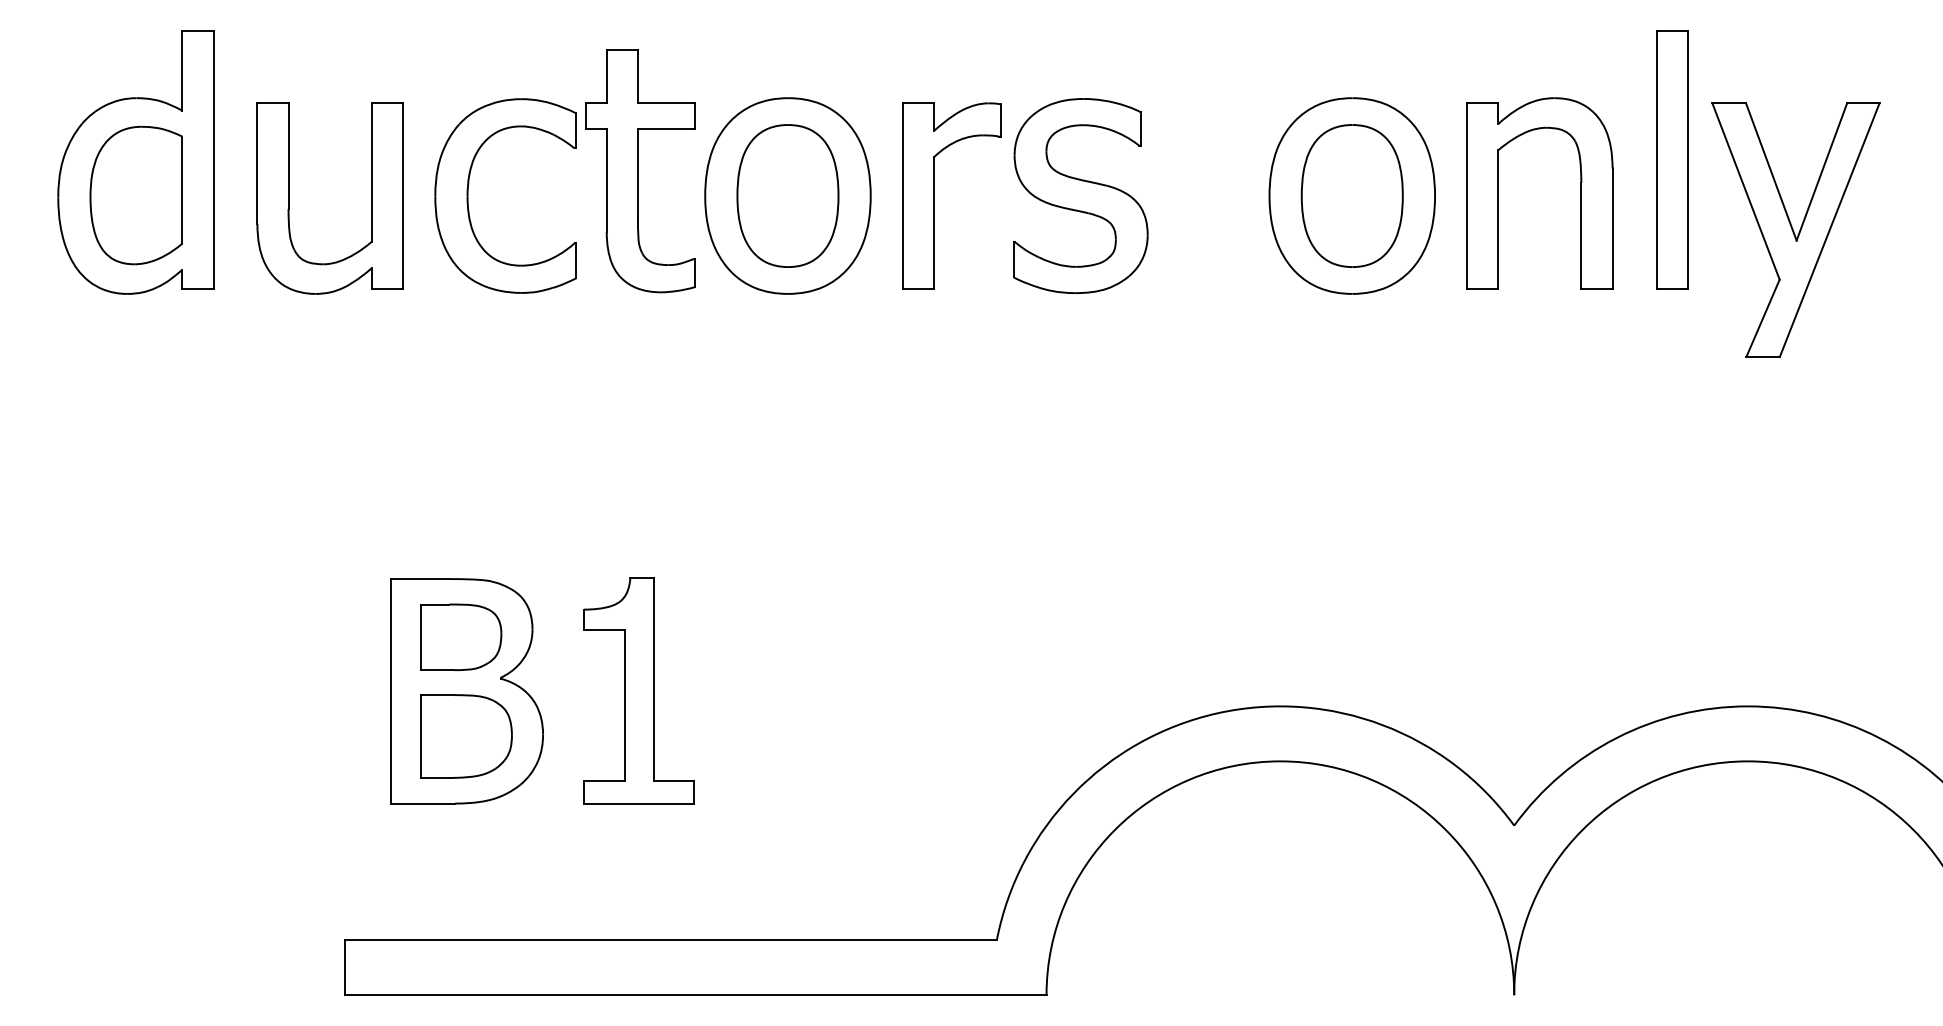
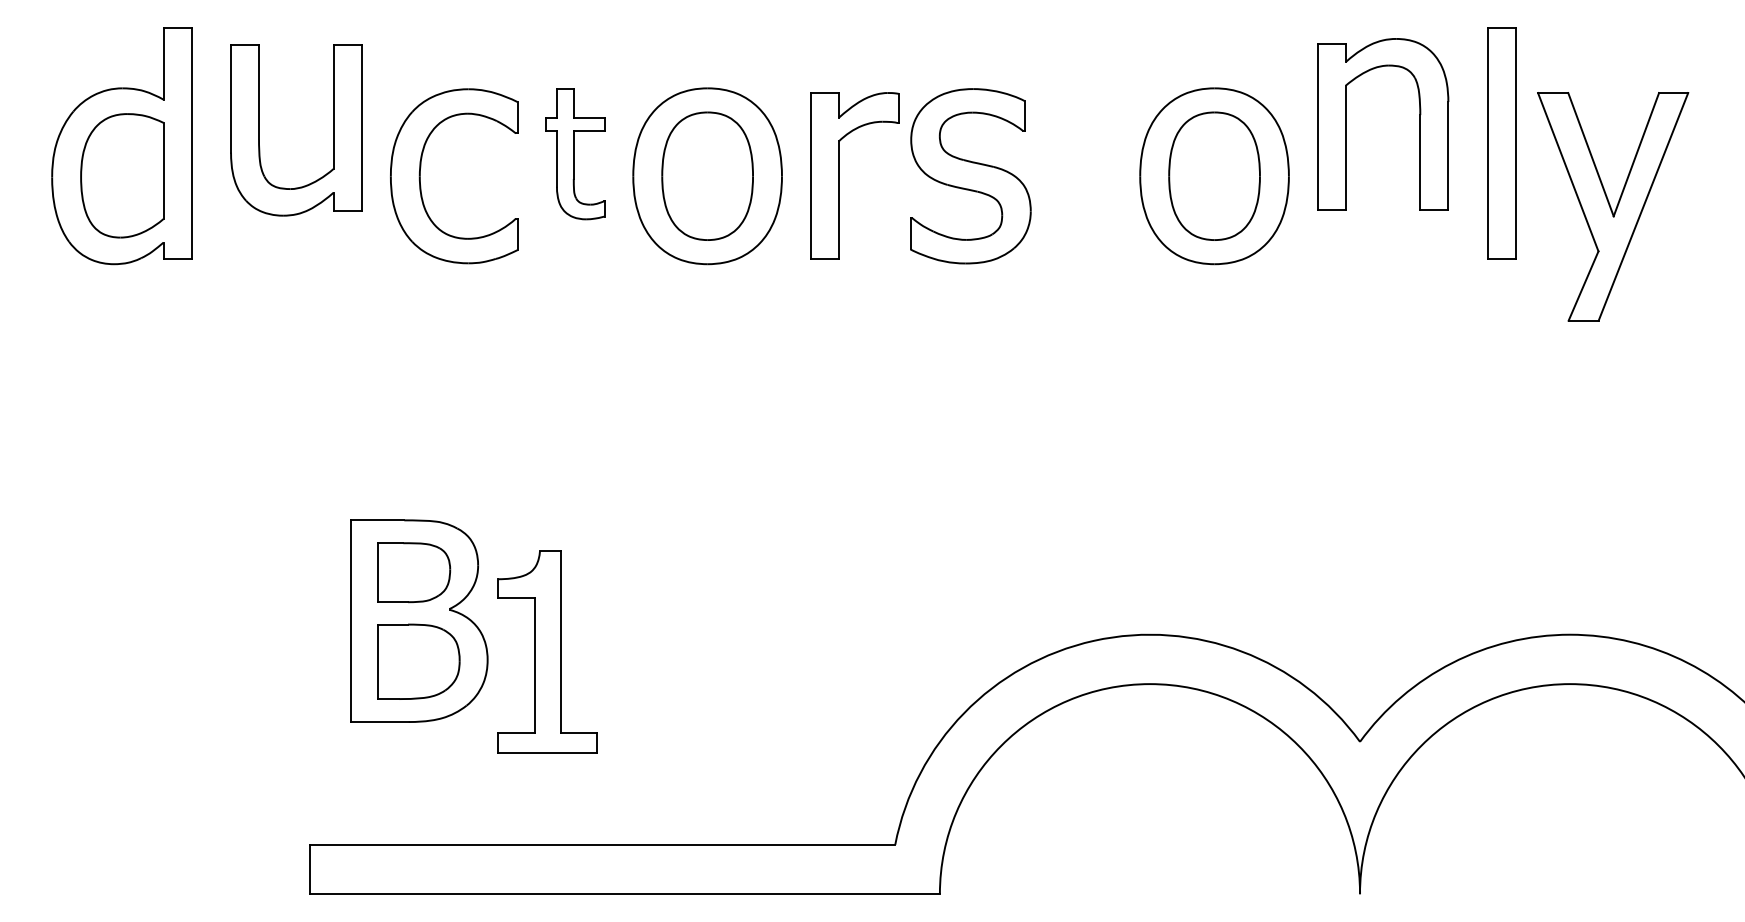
part: (640, 171) -> (575, 154), size x0.6
part: (1498, 193) -> (1345, 124), moved
part: (289, 198) -> (259, 129), moved
part: (638, 690) -> (547, 651), moved

